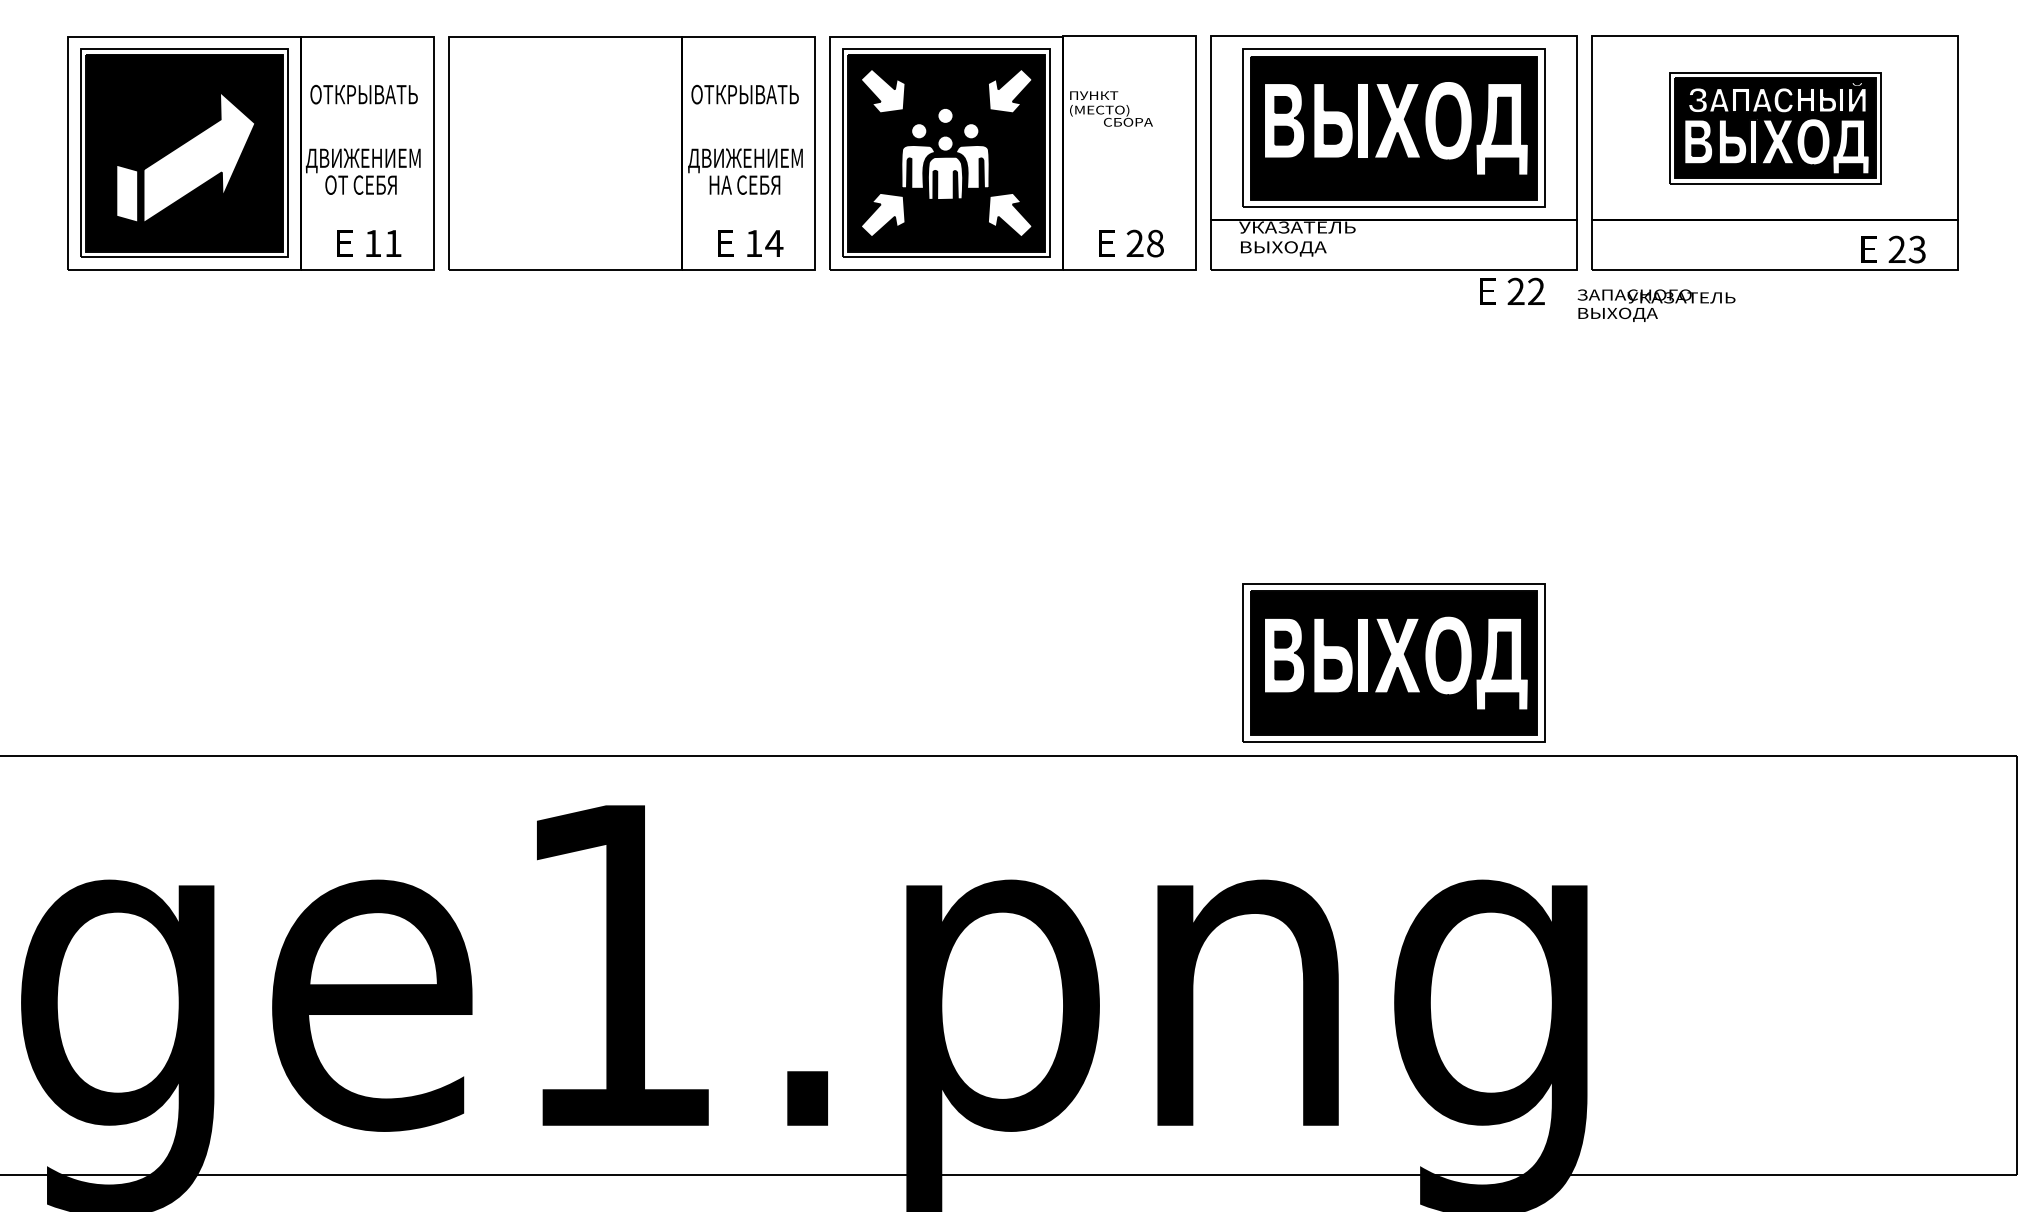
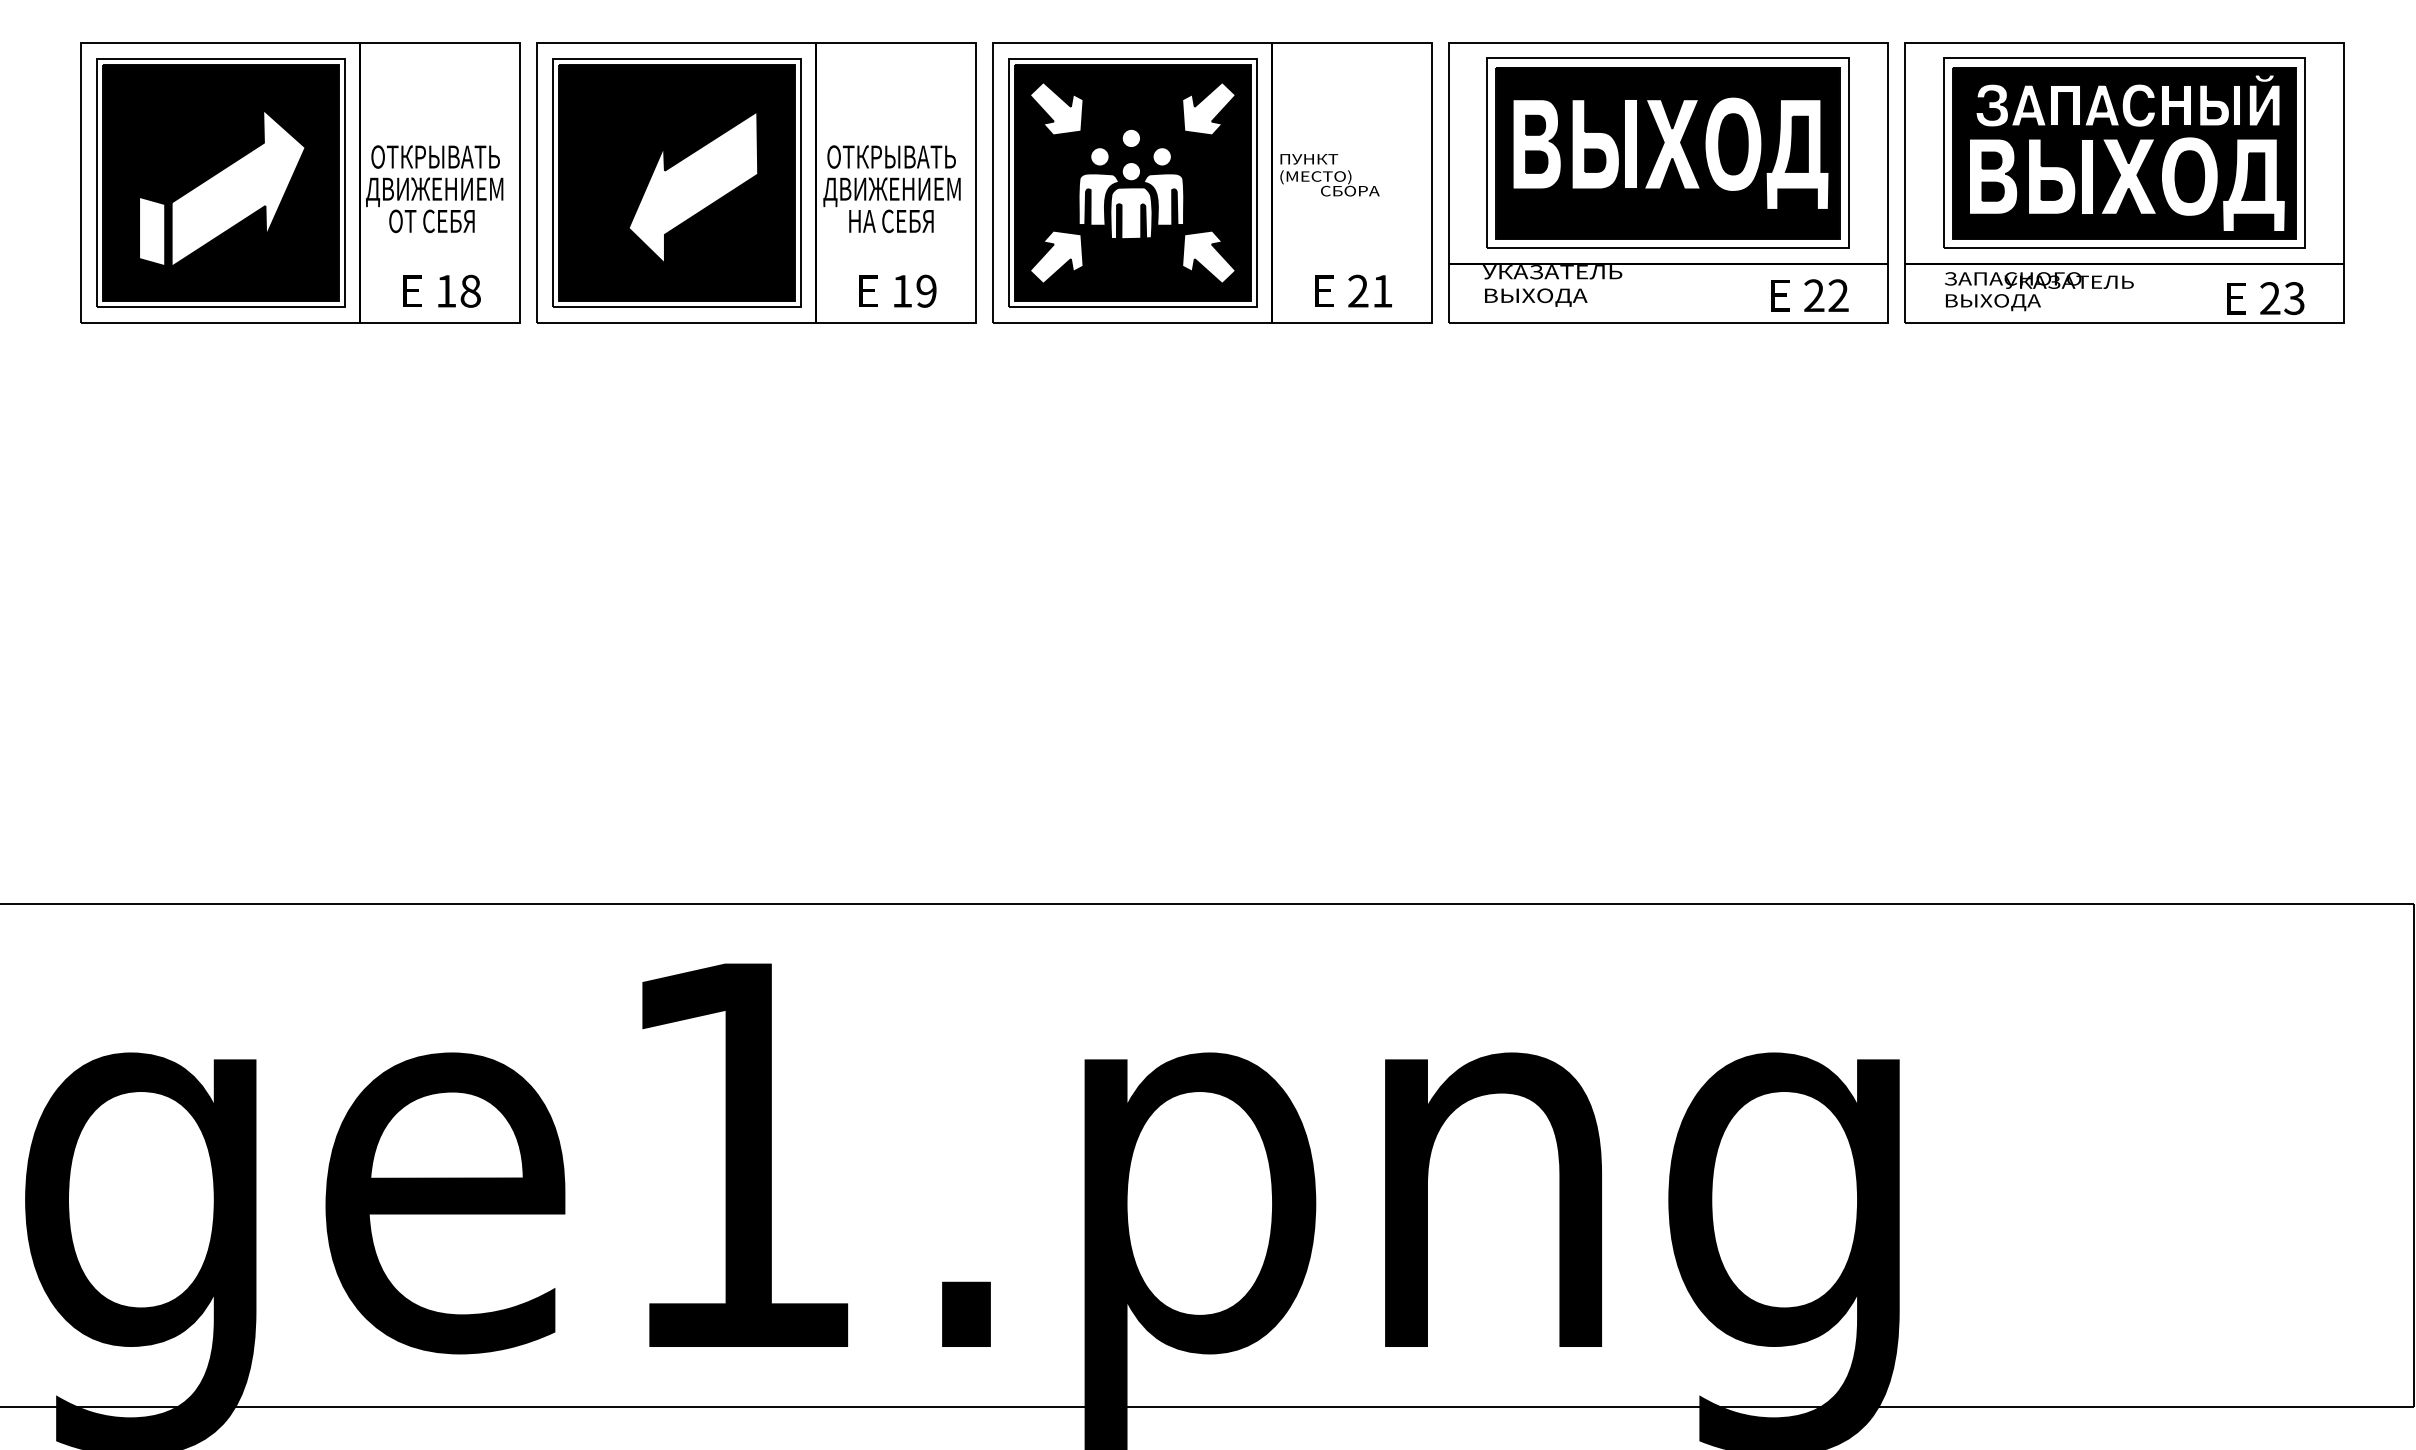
text: (363, 94) -> (435, 156), moved
text: (745, 94) -> (891, 156), moved
text: (1111, 109) -> (1329, 175), moved
part: (1775, 127) -> (2124, 152), size x1.43
part: (565, 152) -> (676, 182), added
text: (393, 242) -> (470, 290), 11 -> 18
text: (774, 242) -> (926, 290), 14 -> 19
text: (1155, 242) -> (1382, 290), 28 -> 21
text: (1512, 291) -> (1809, 295), moved
text: (1656, 305) -> (2039, 291), moved
part: (1393, 662) -> (1667, 792), removed

